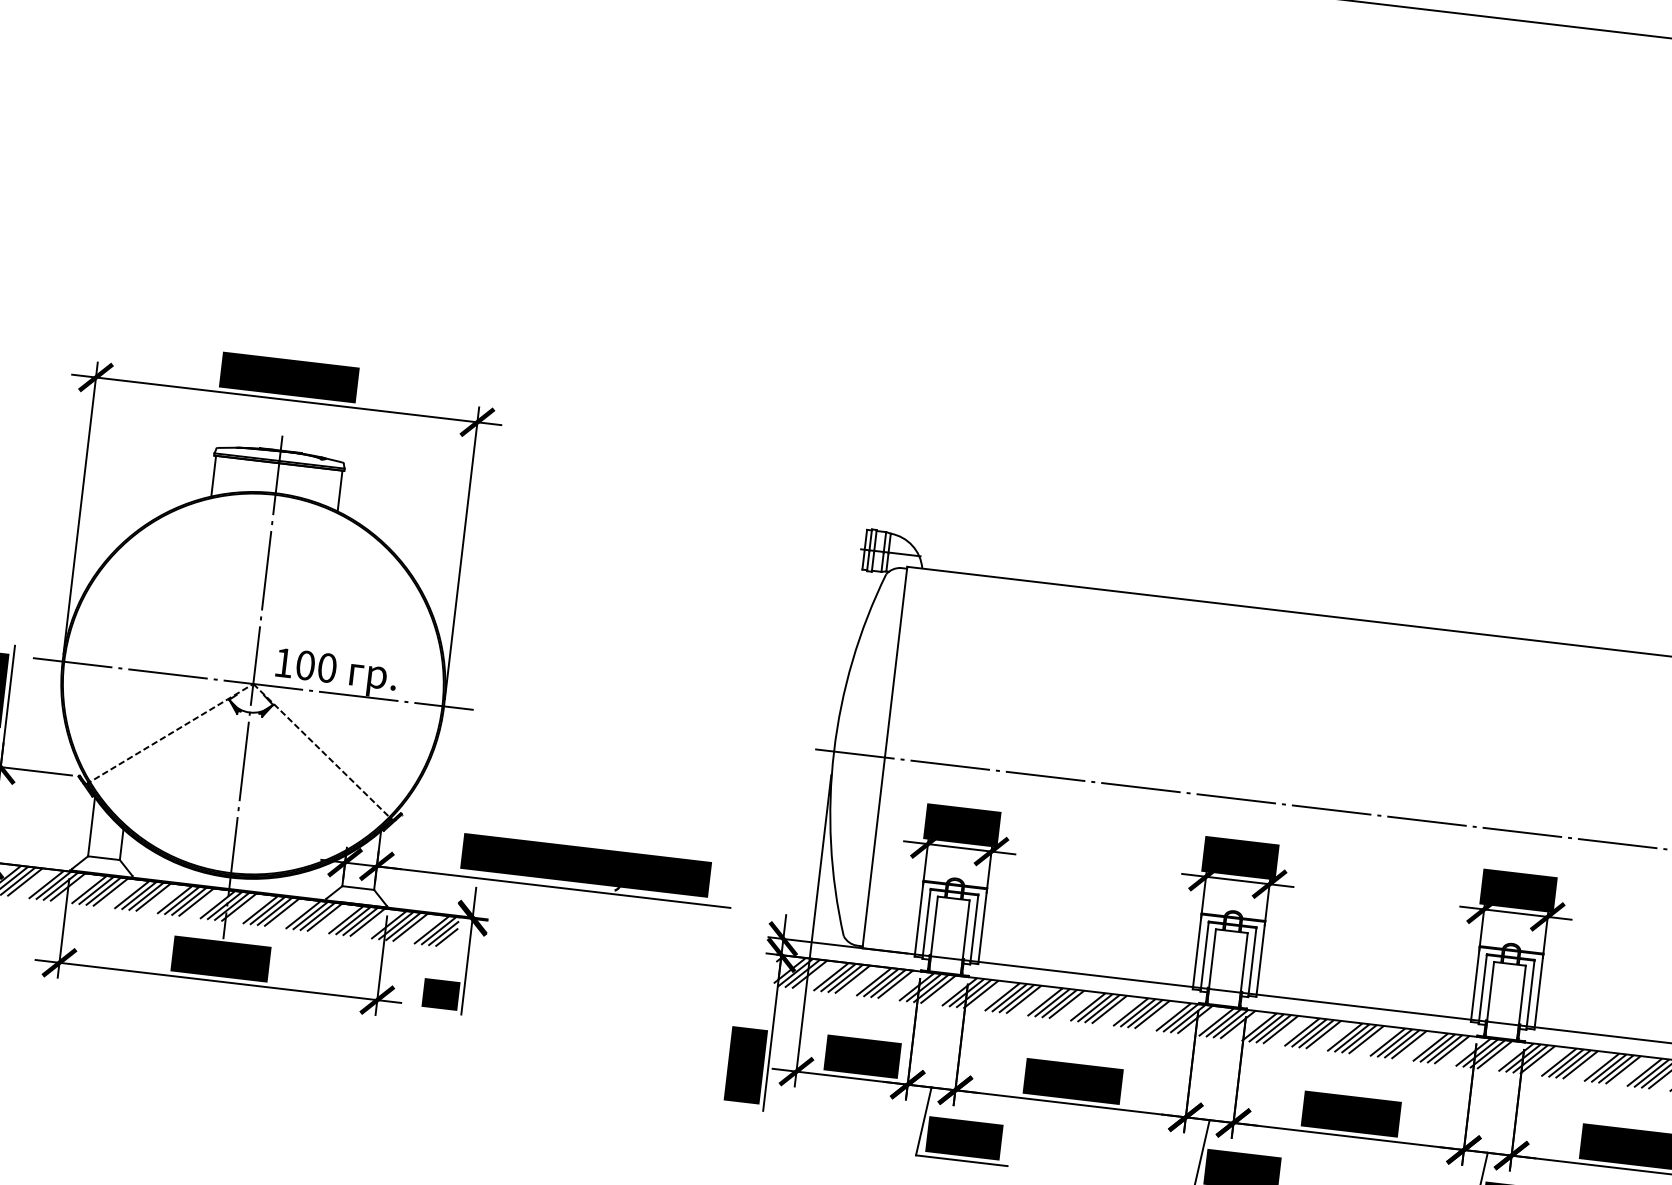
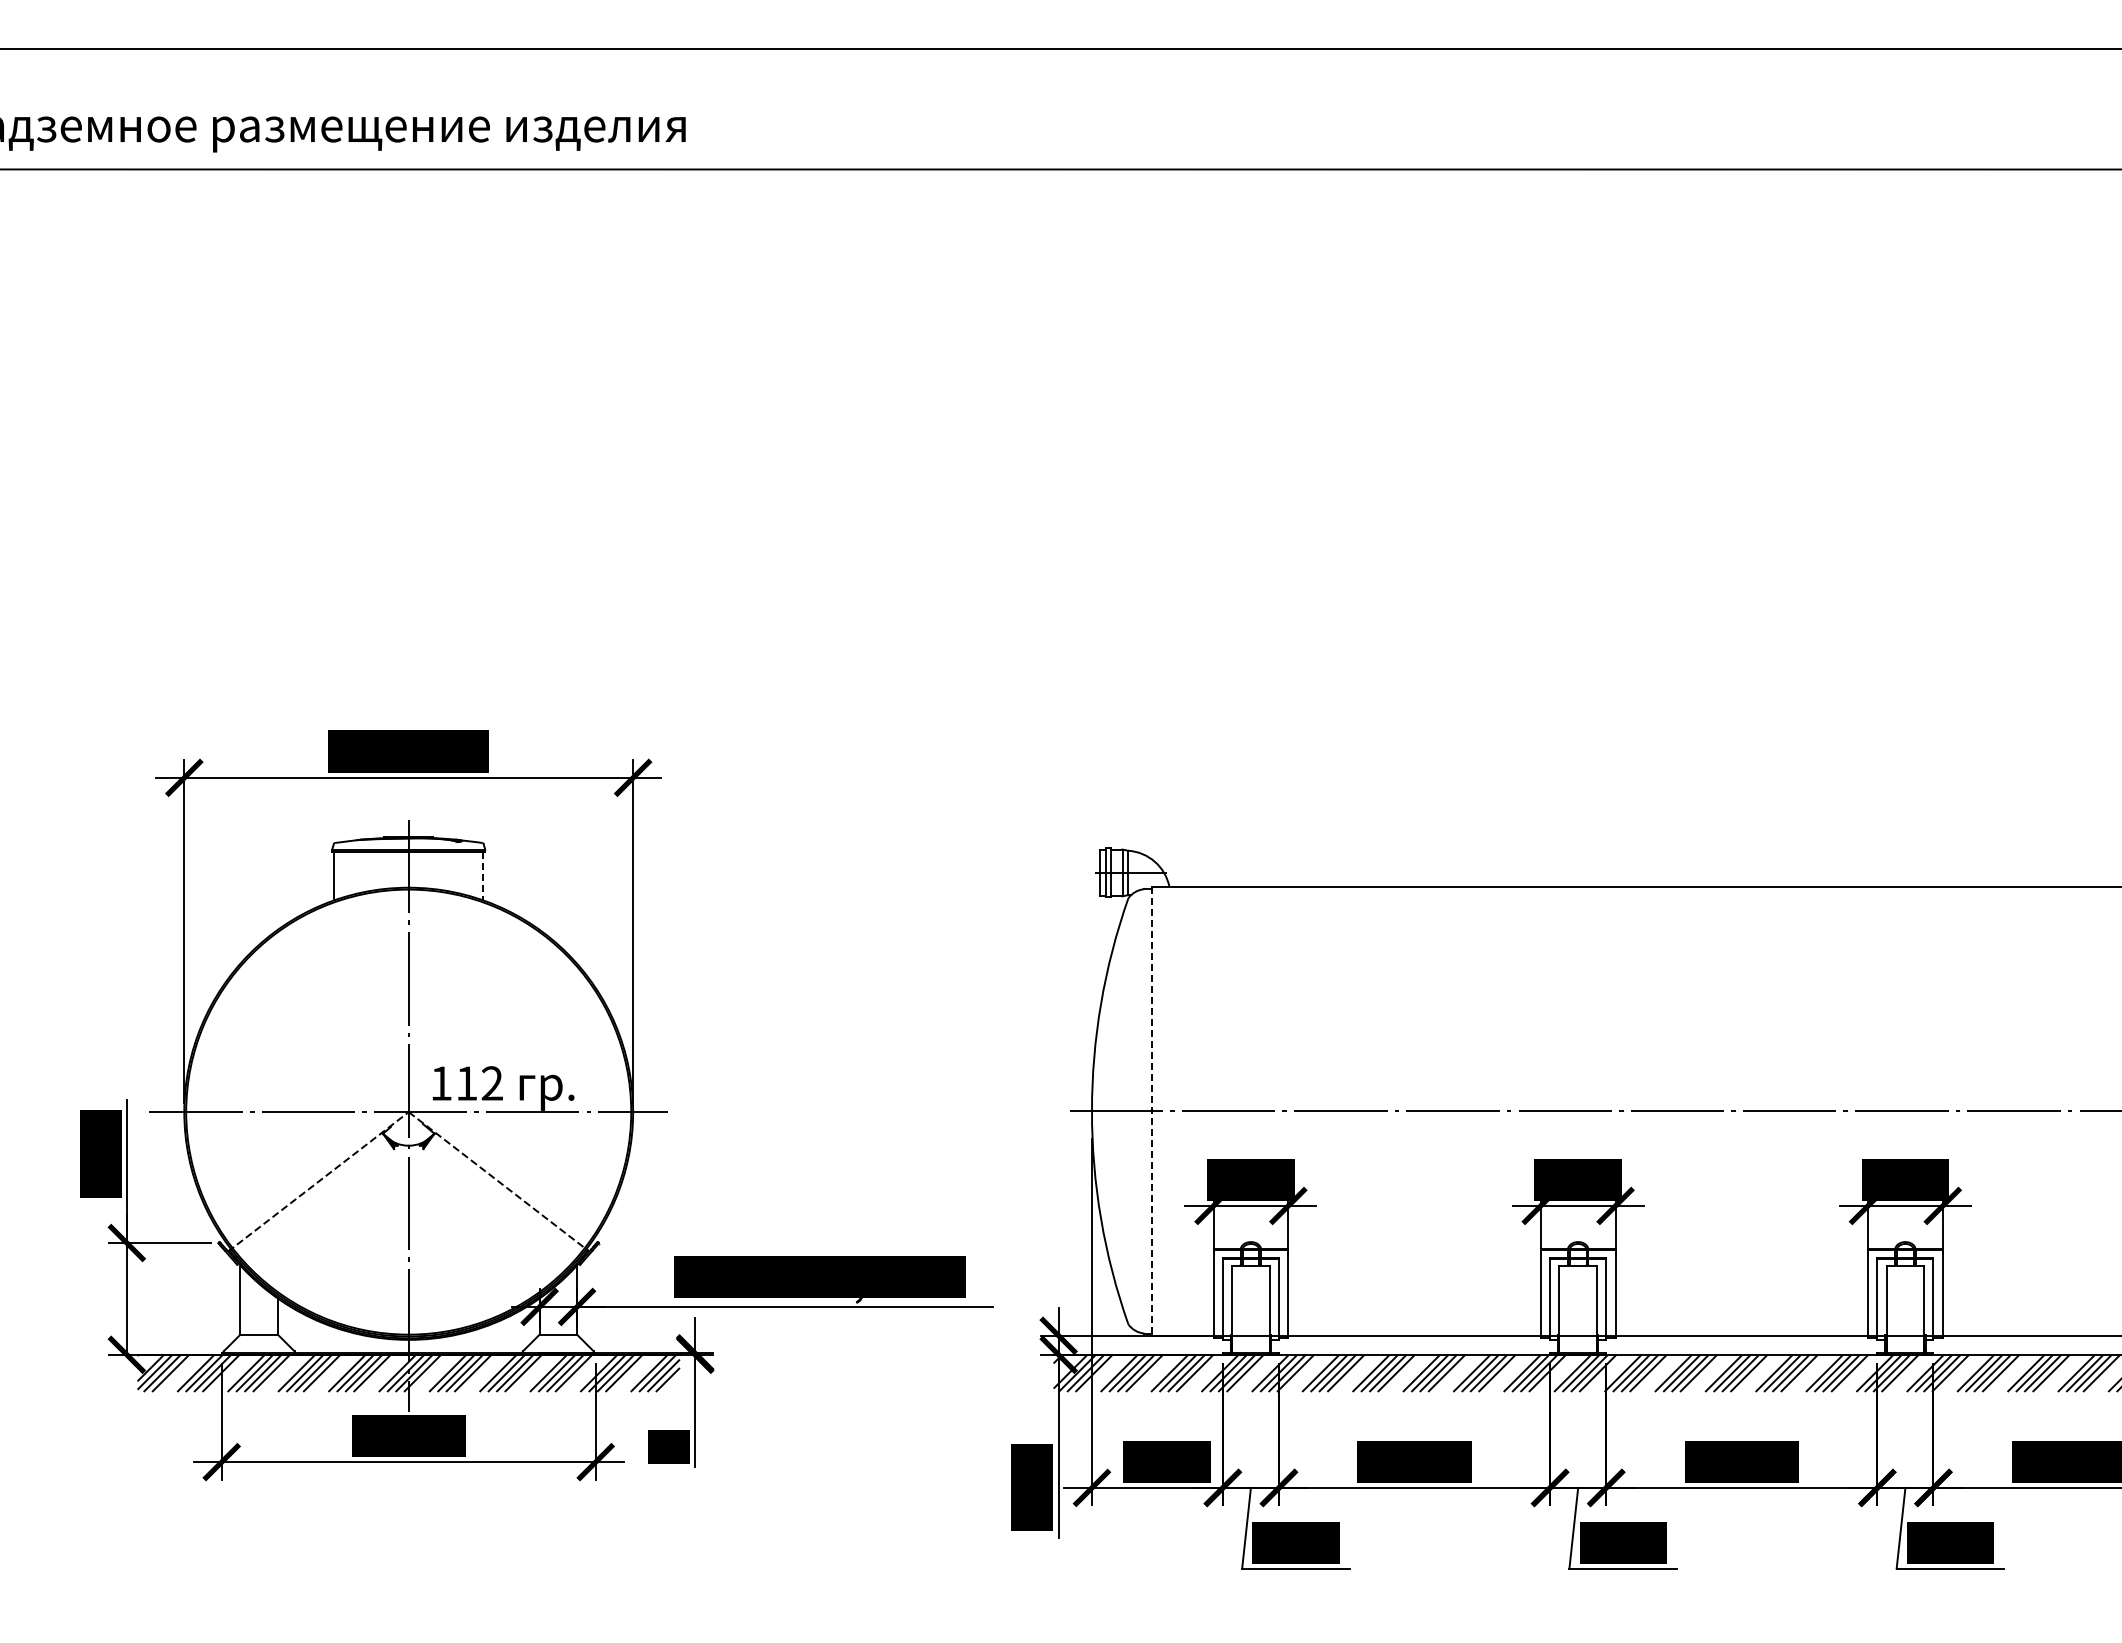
line: (340, 491) -> (483, 876), solid -> dashed
text: (316, 666) -> (479, 1083), 100 -> 112
line: (884, 757) -> (1151, 1111), solid -> dashed

